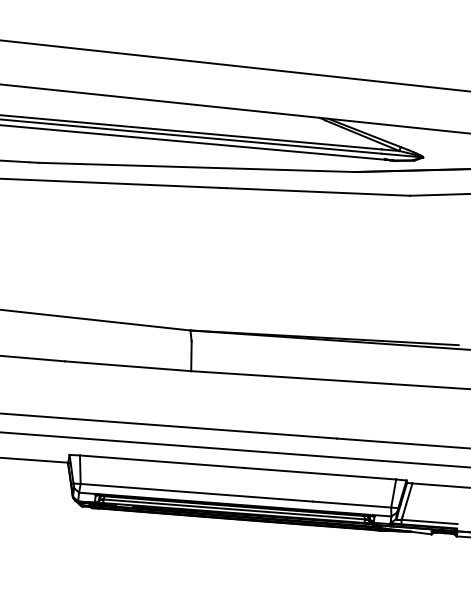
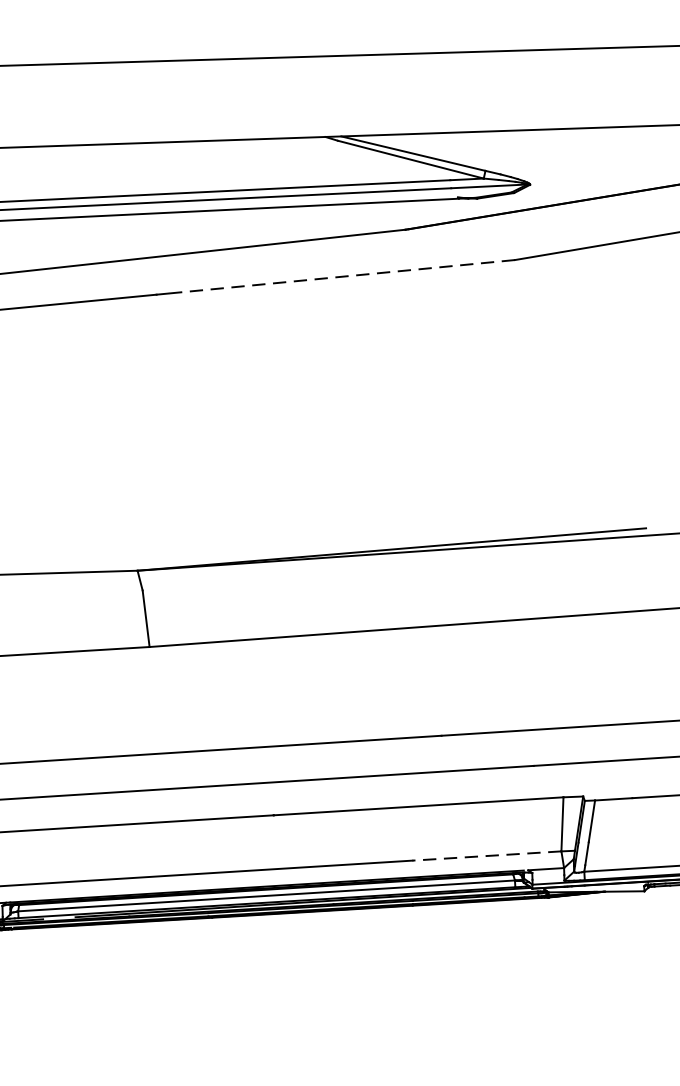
line: (318, 191) -> (342, 275), solid -> dashed
line: (351, 504) -> (485, 855), solid -> dashed

